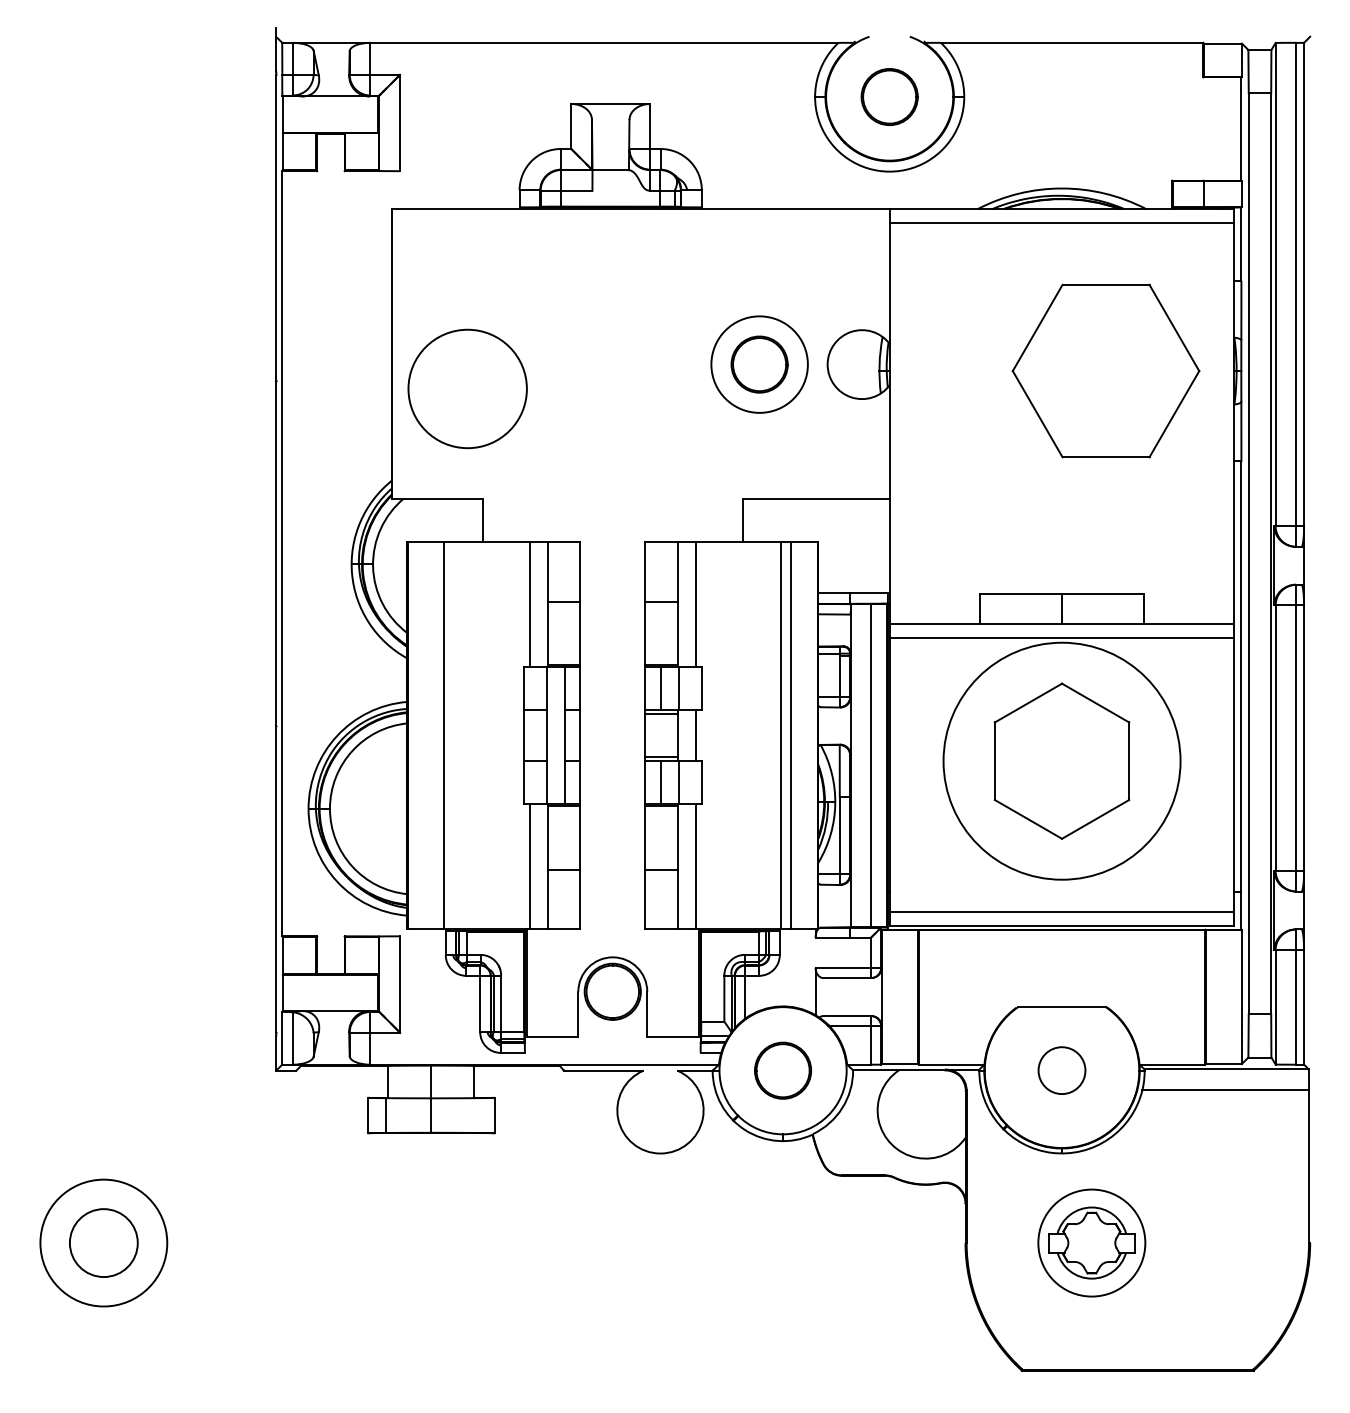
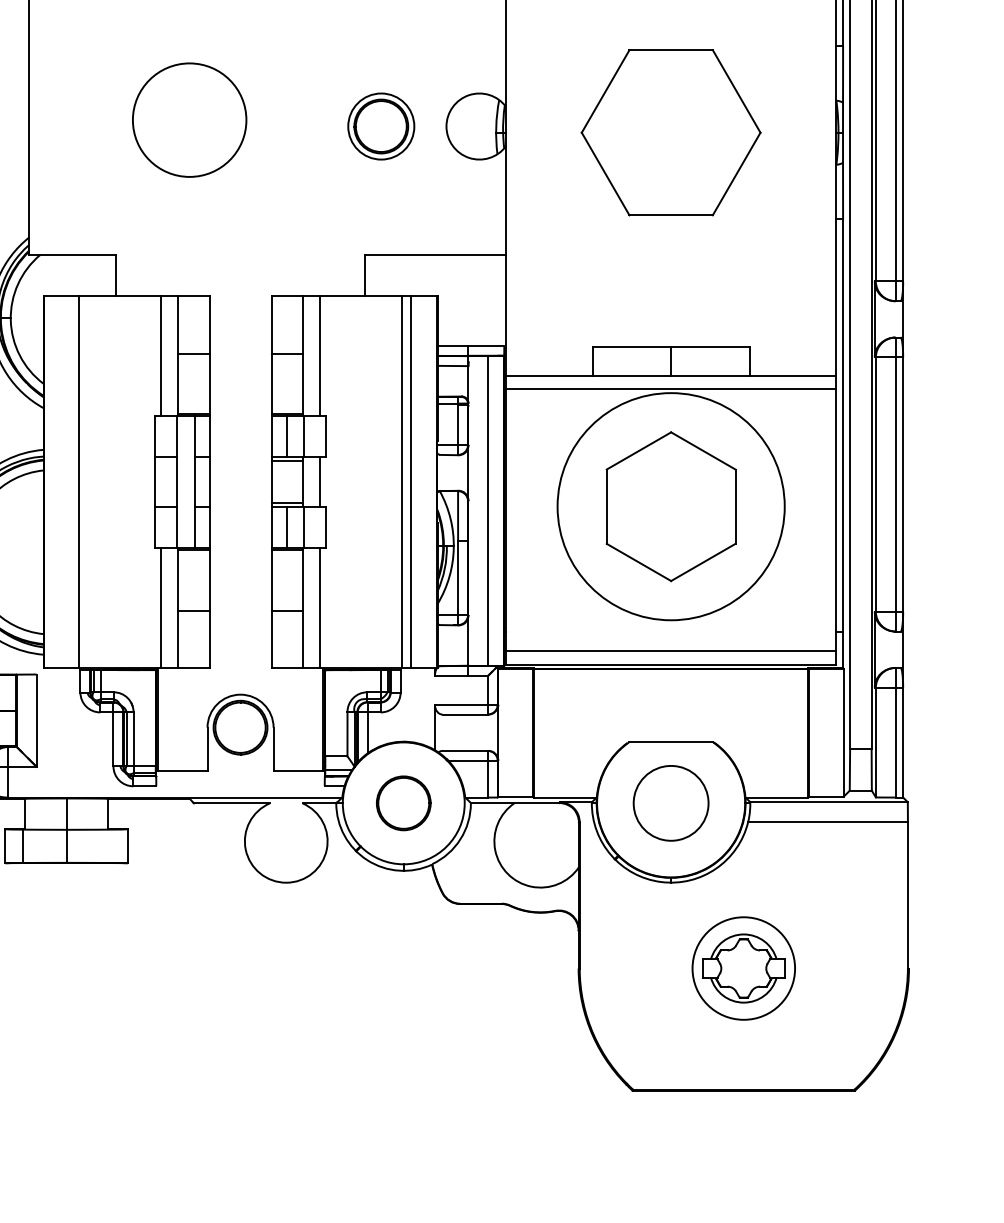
circle: (759, 364) -> (381, 126), size x0.71
part: (1105, 370) -> (670, 132), moved
circle: (467, 388) -> (189, 119), moved
circle: (1061, 1070) -> (670, 803), size x1.67
part: (1091, 1242) -> (743, 967), moved

